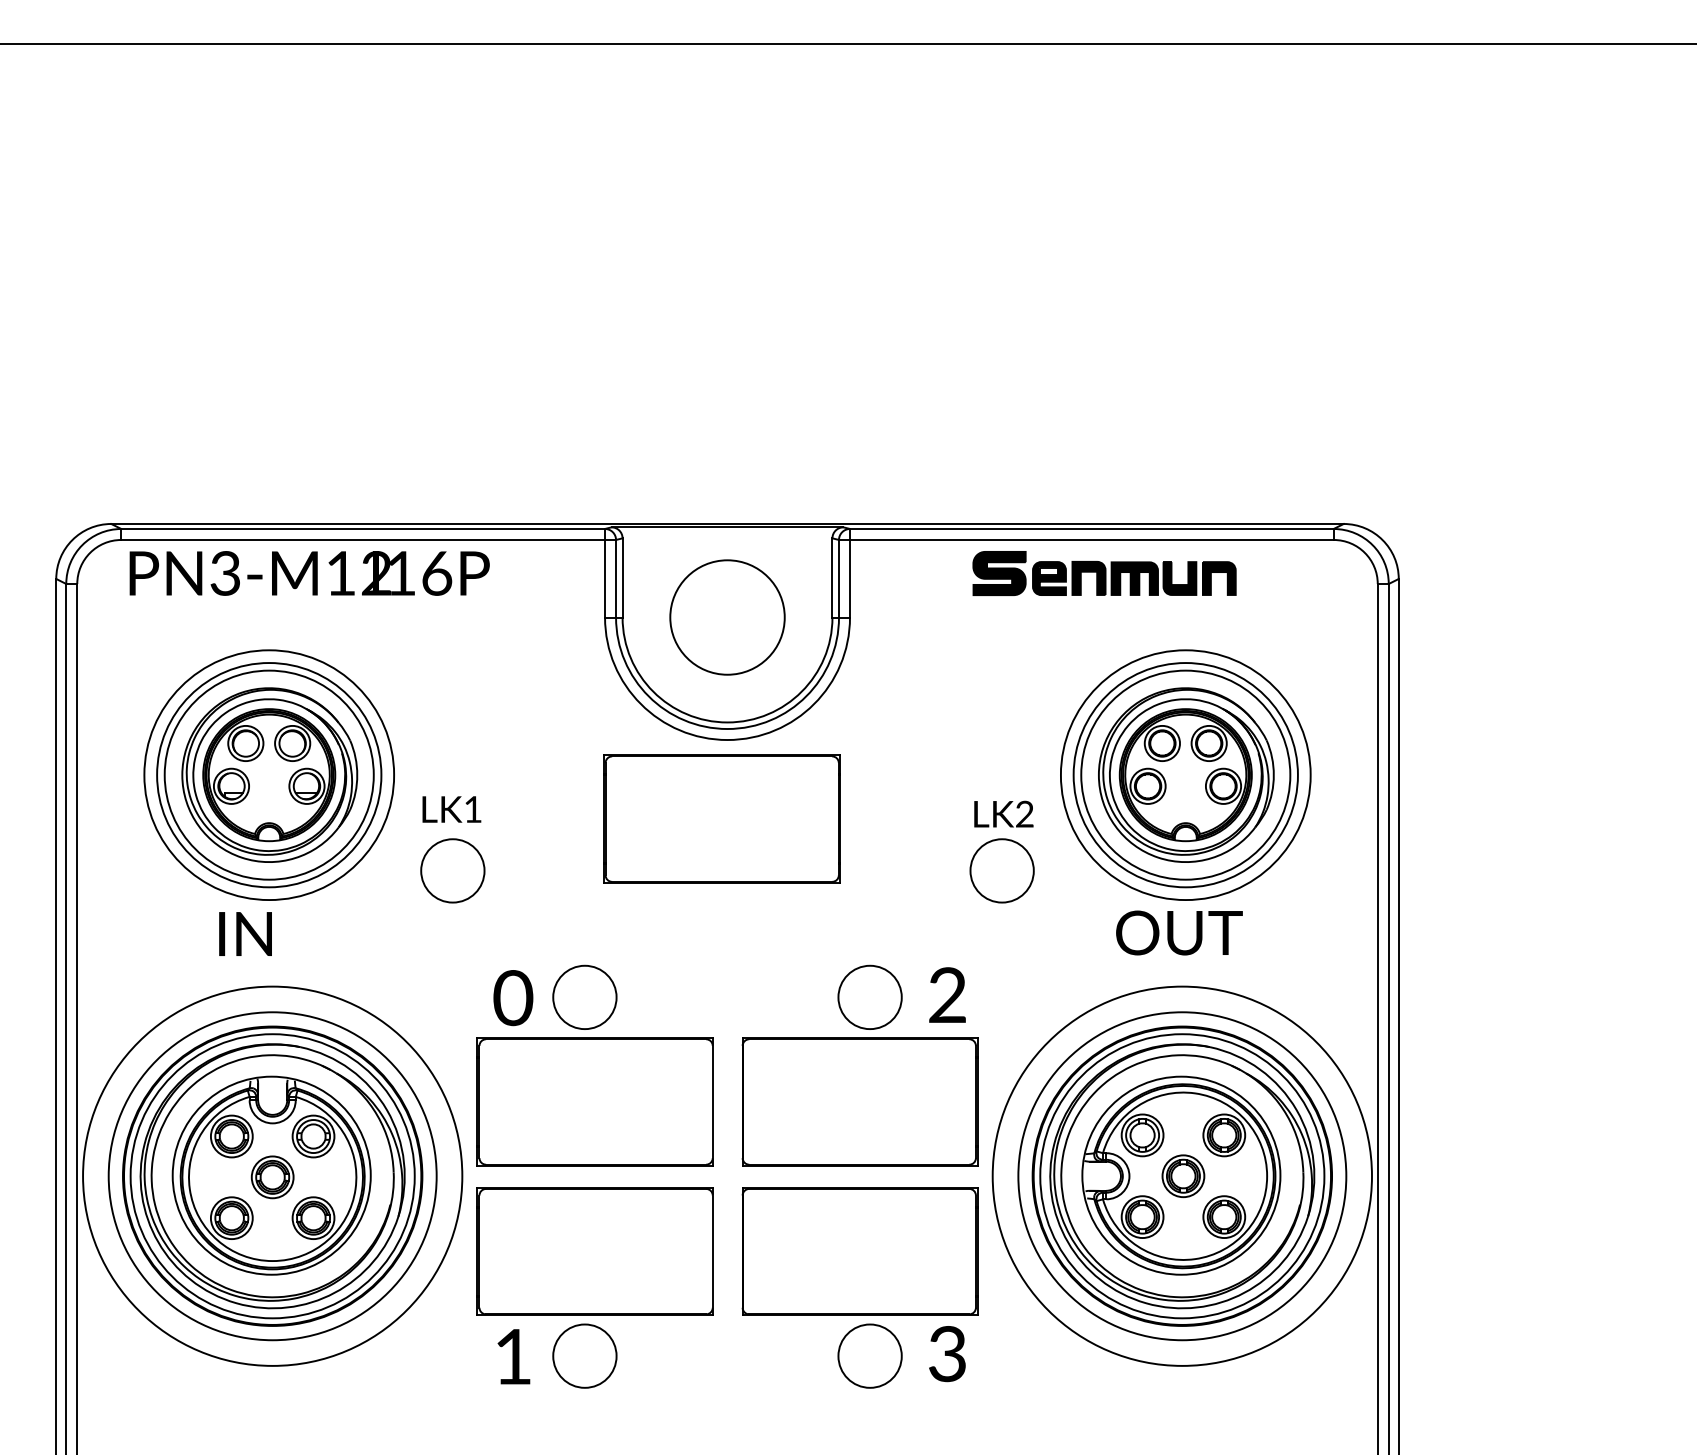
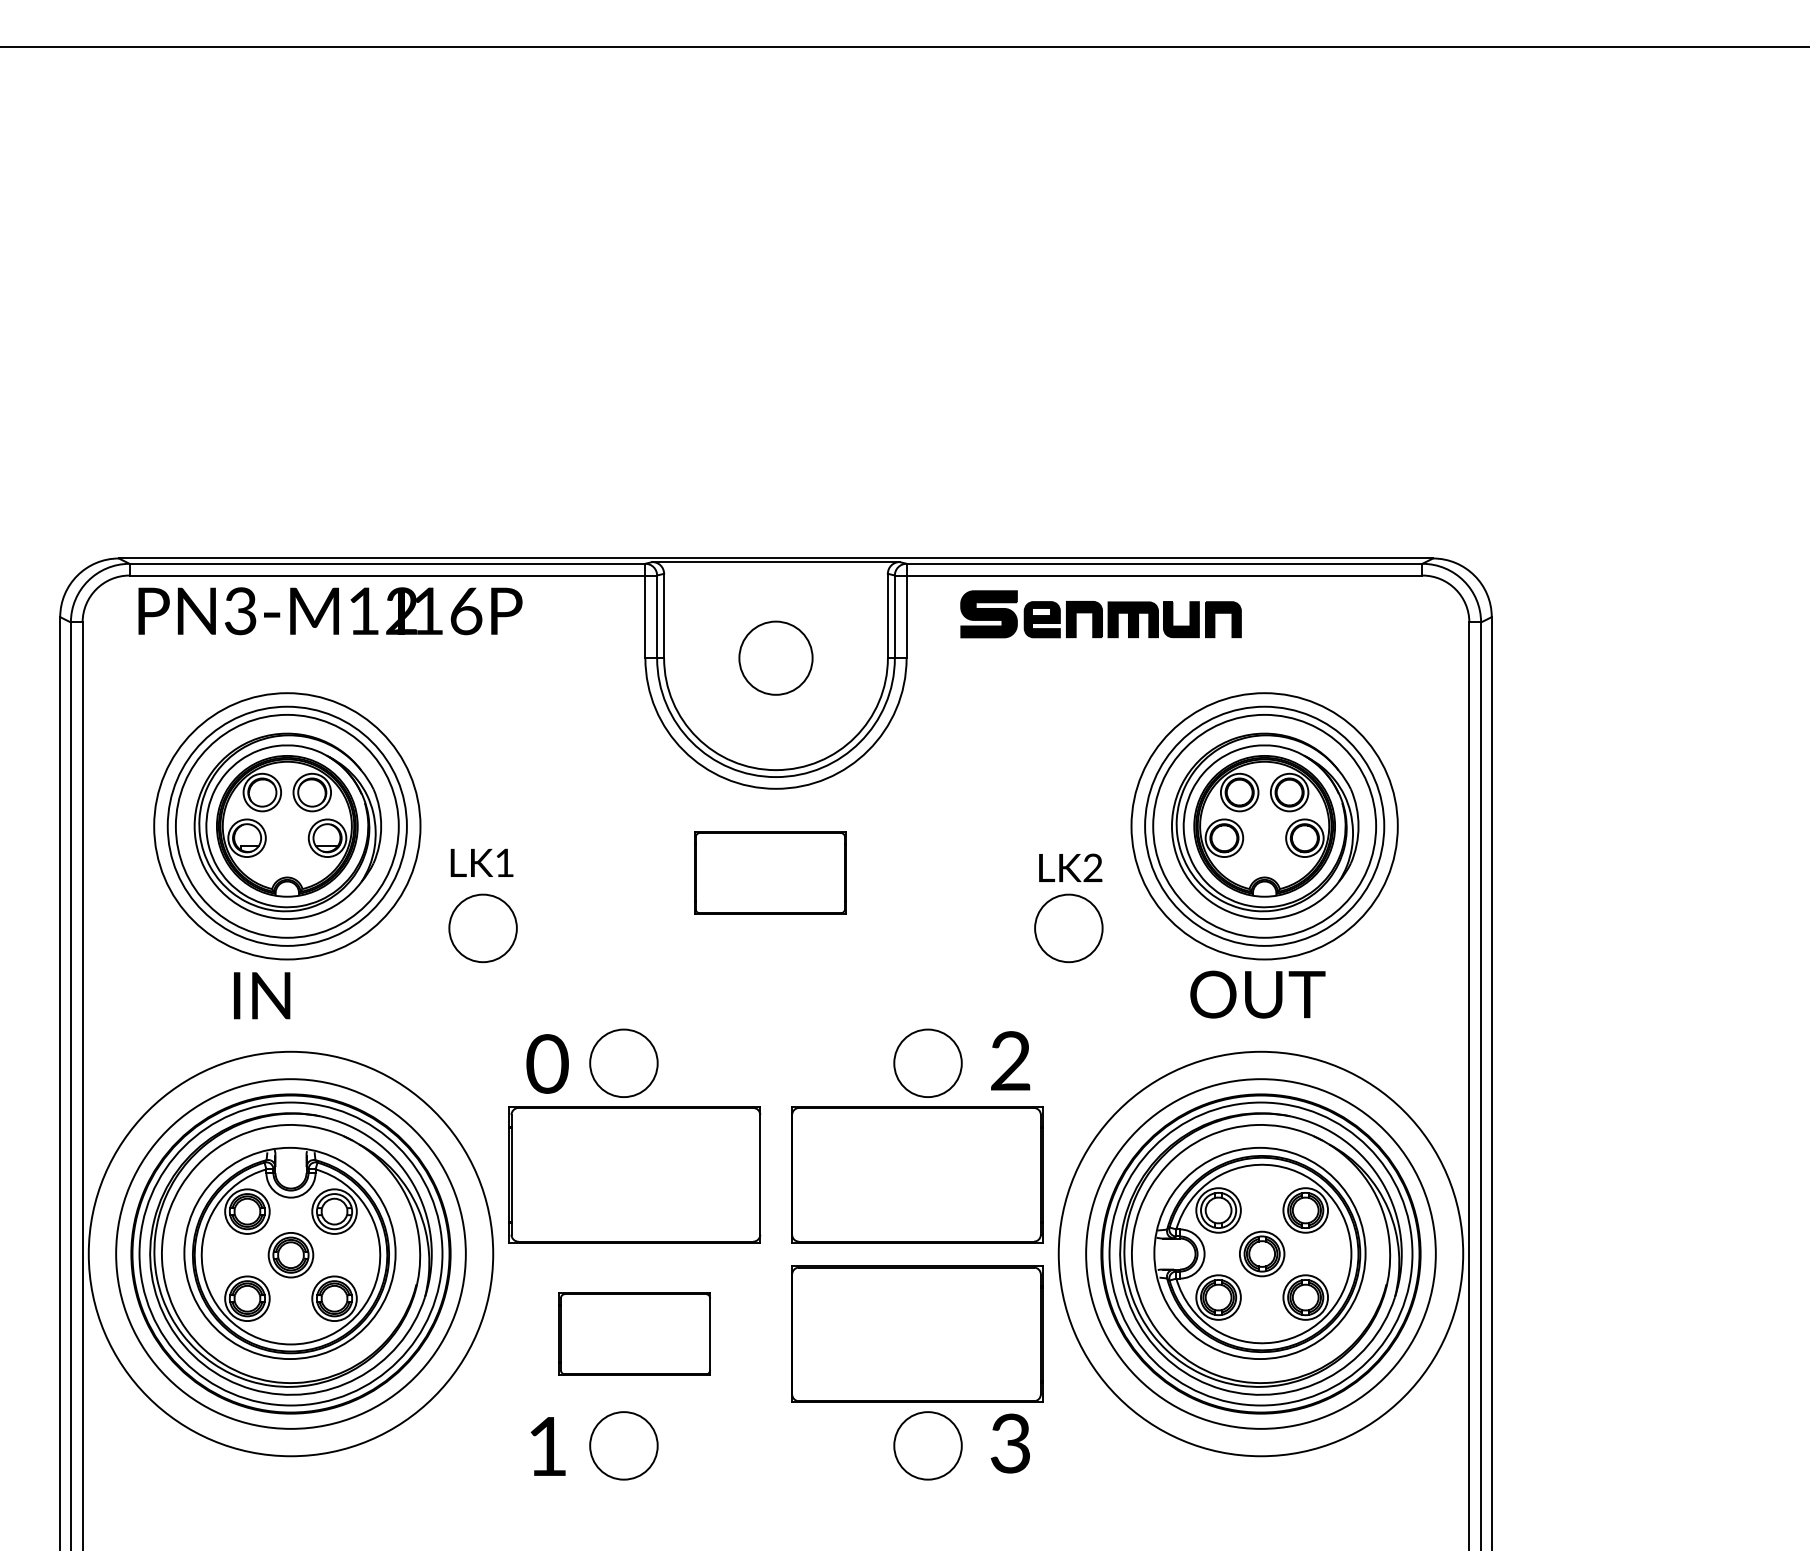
part: (1104, 573) -> (1100, 614), moved
circle: (727, 617) -> (775, 658), size x0.6
part: (722, 818) -> (770, 872), size x0.6
part: (594, 1250) -> (634, 1333), size x0.6

